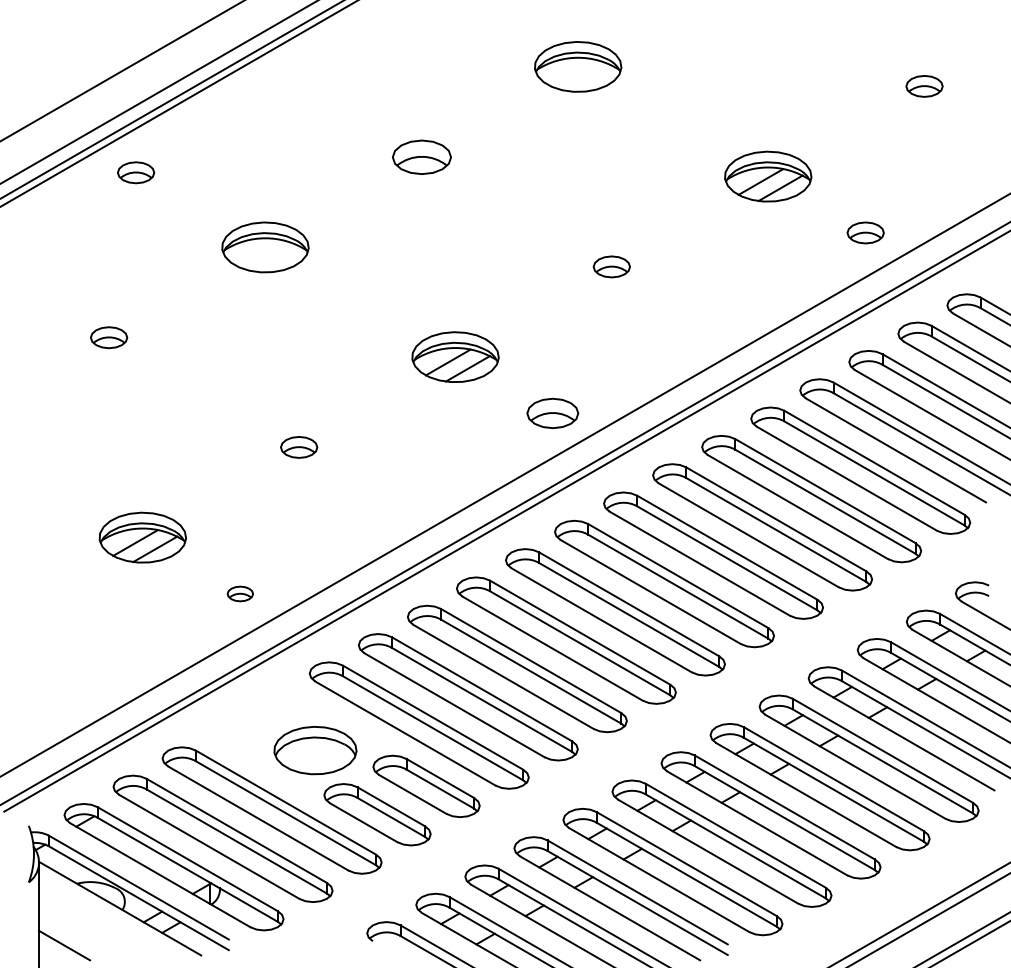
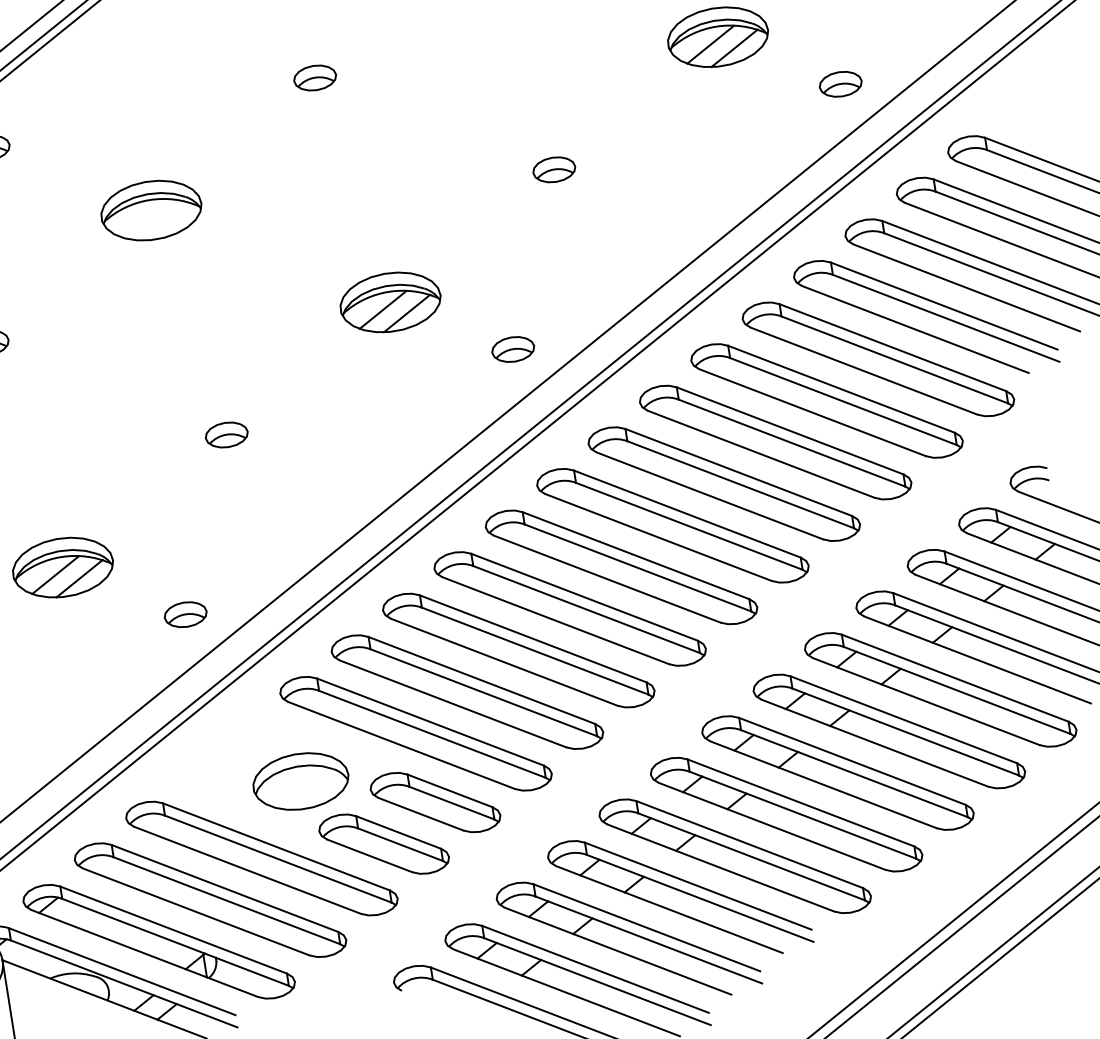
part: (421, 156) -> (314, 77), size x0.62
part: (553, 413) -> (513, 349), size x0.71
part: (240, 593) -> (185, 614), size x1.43

